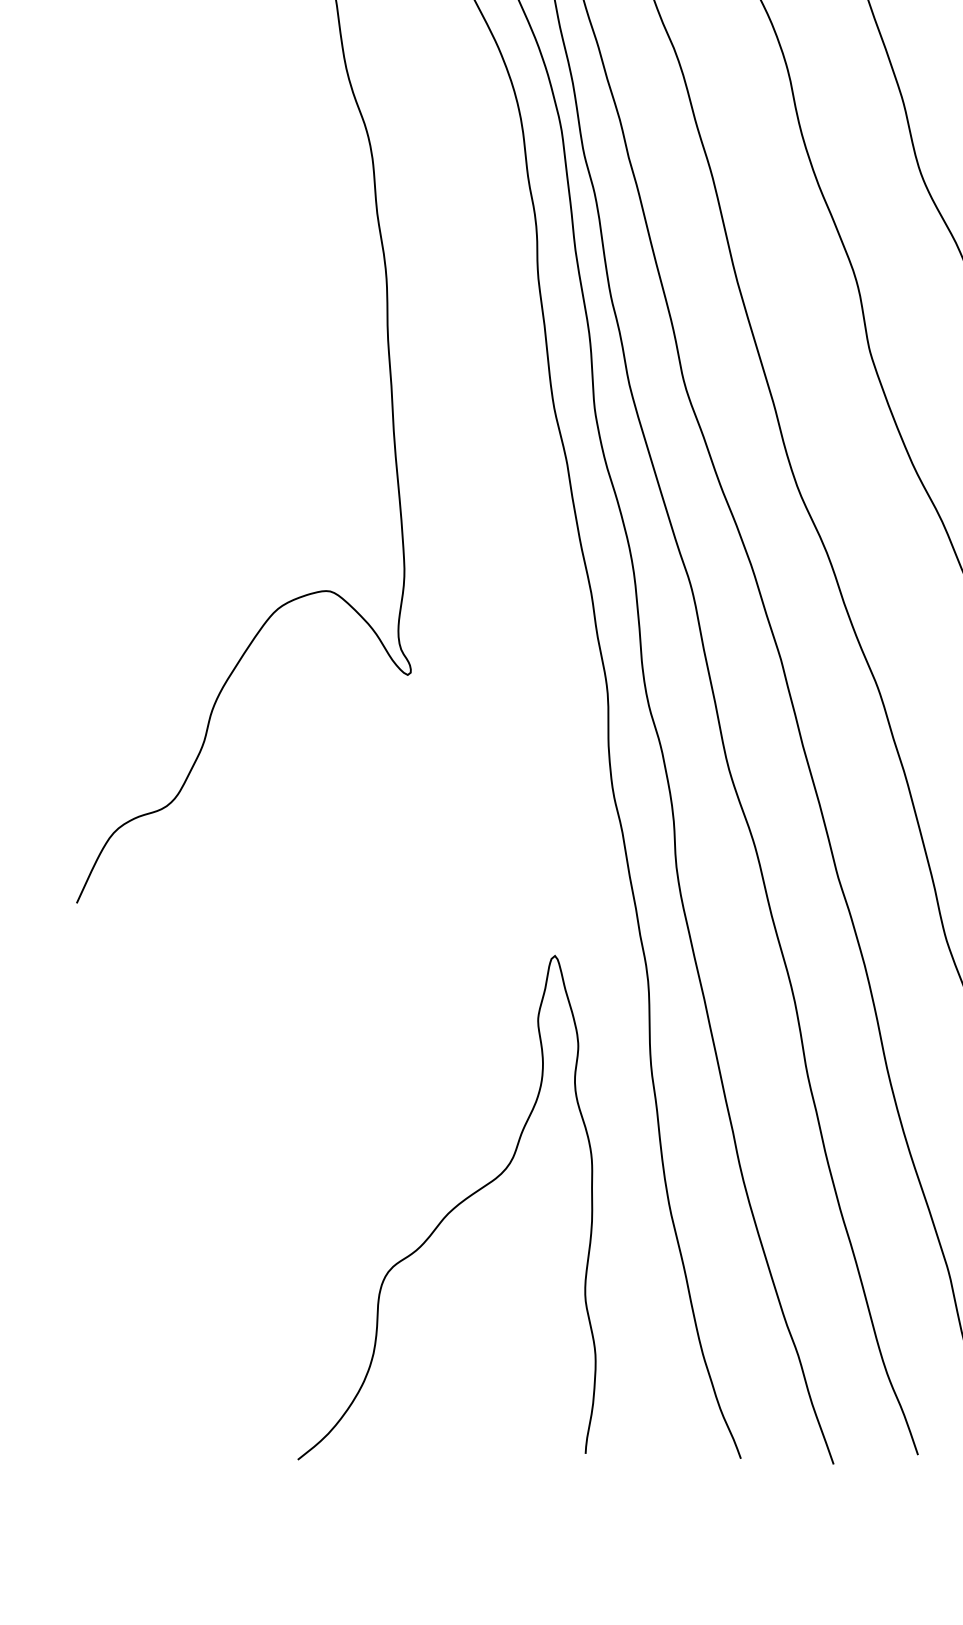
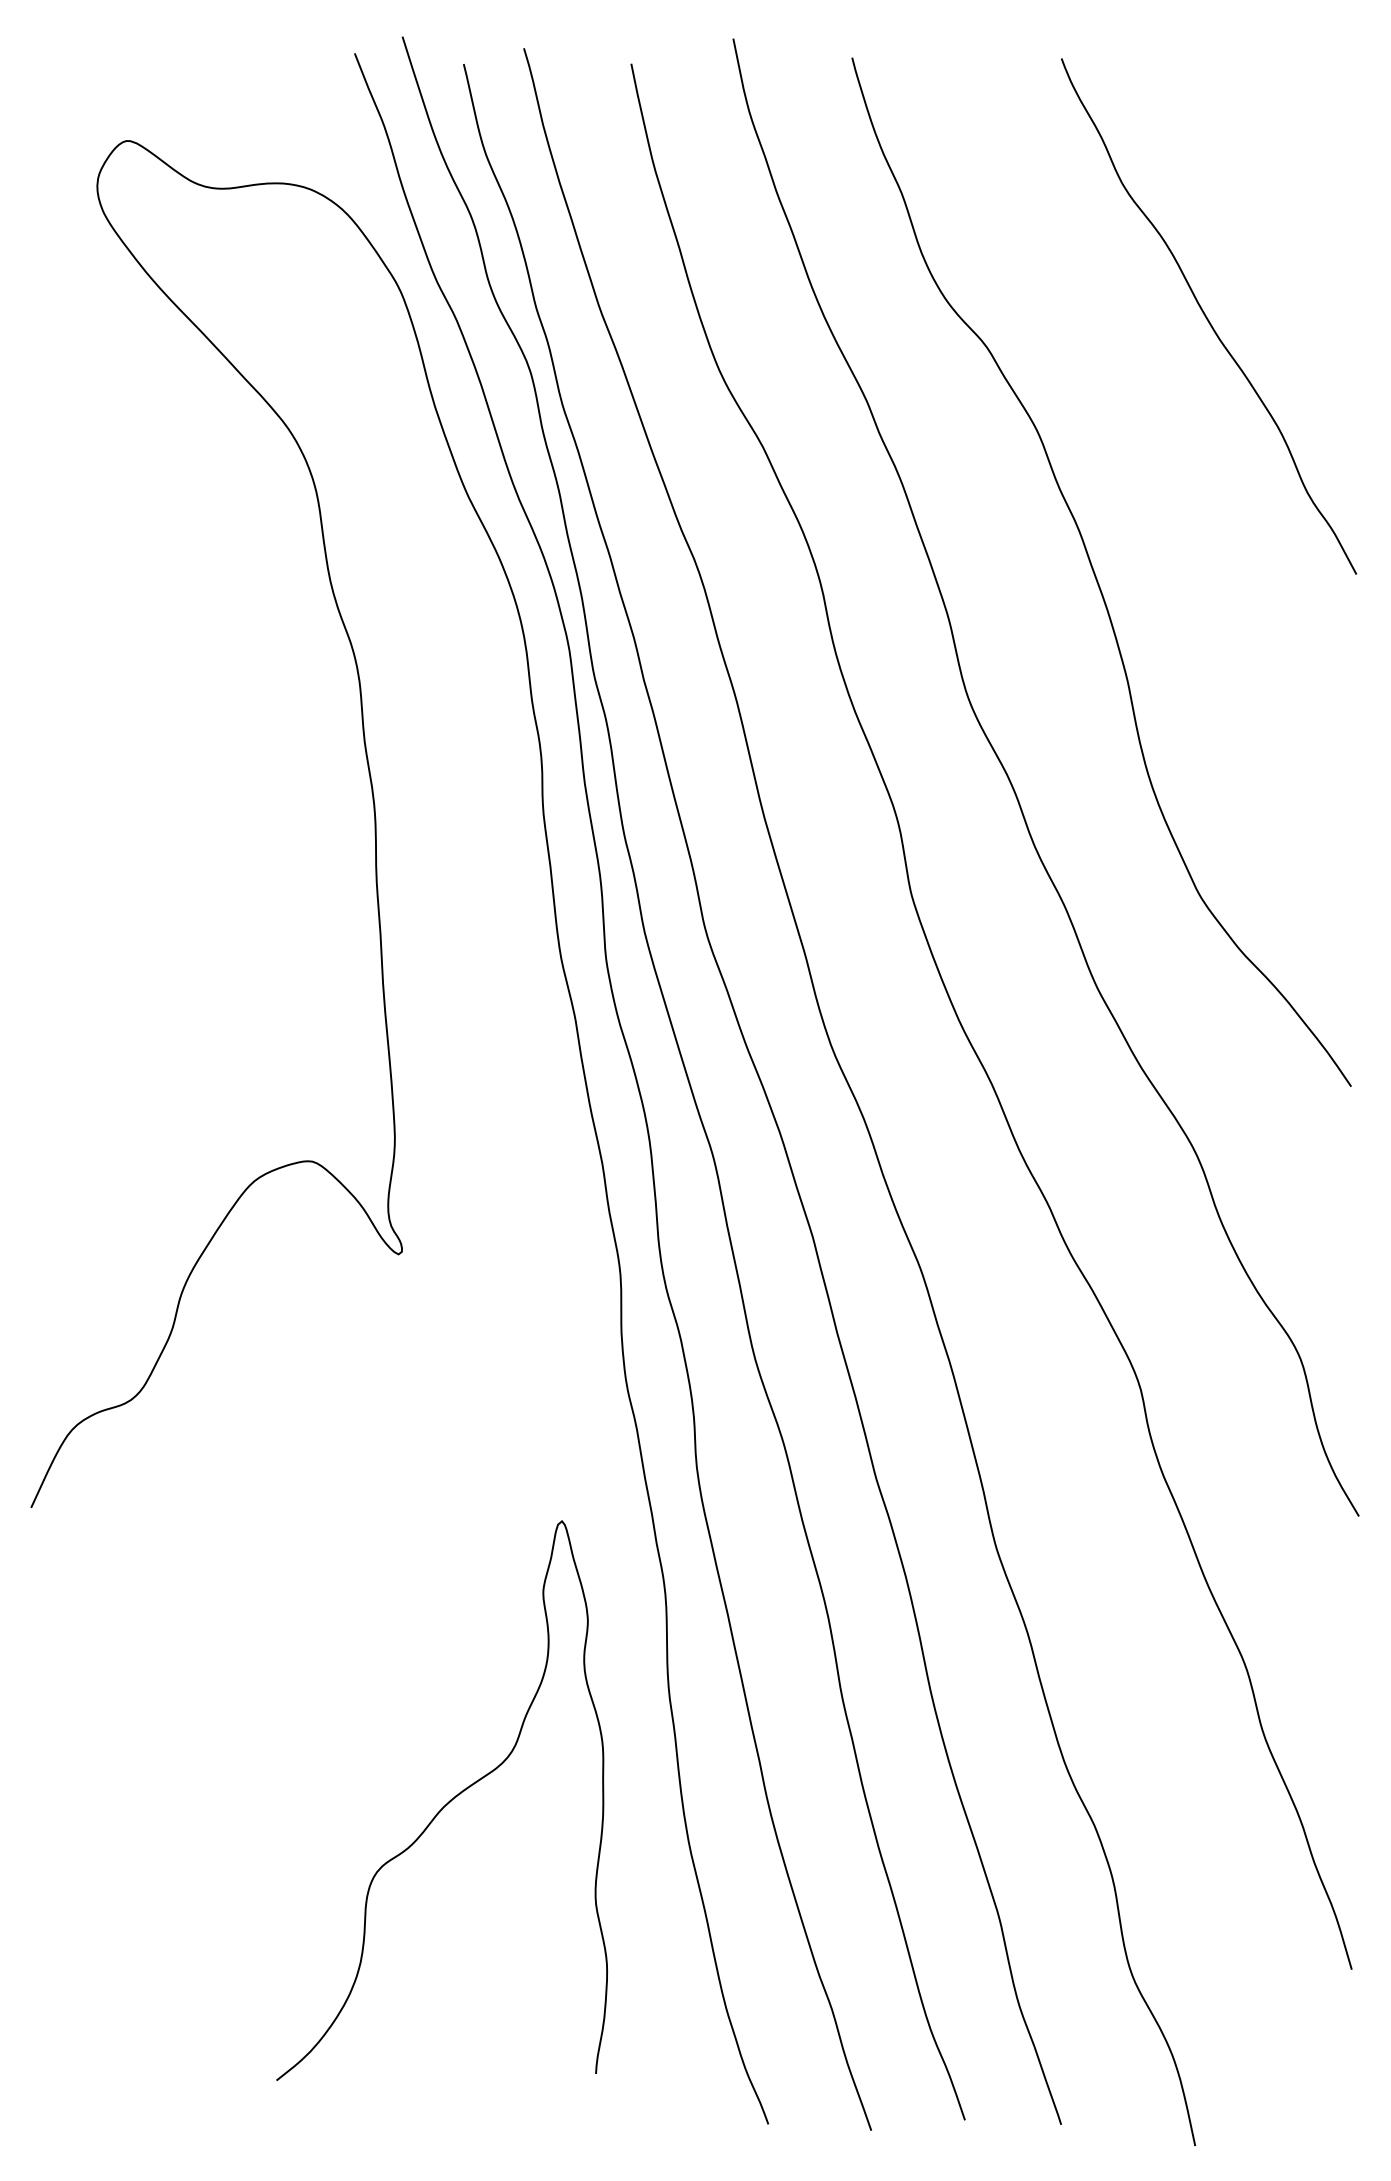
curve: (450, 1211) -> (445, 1804), moved

